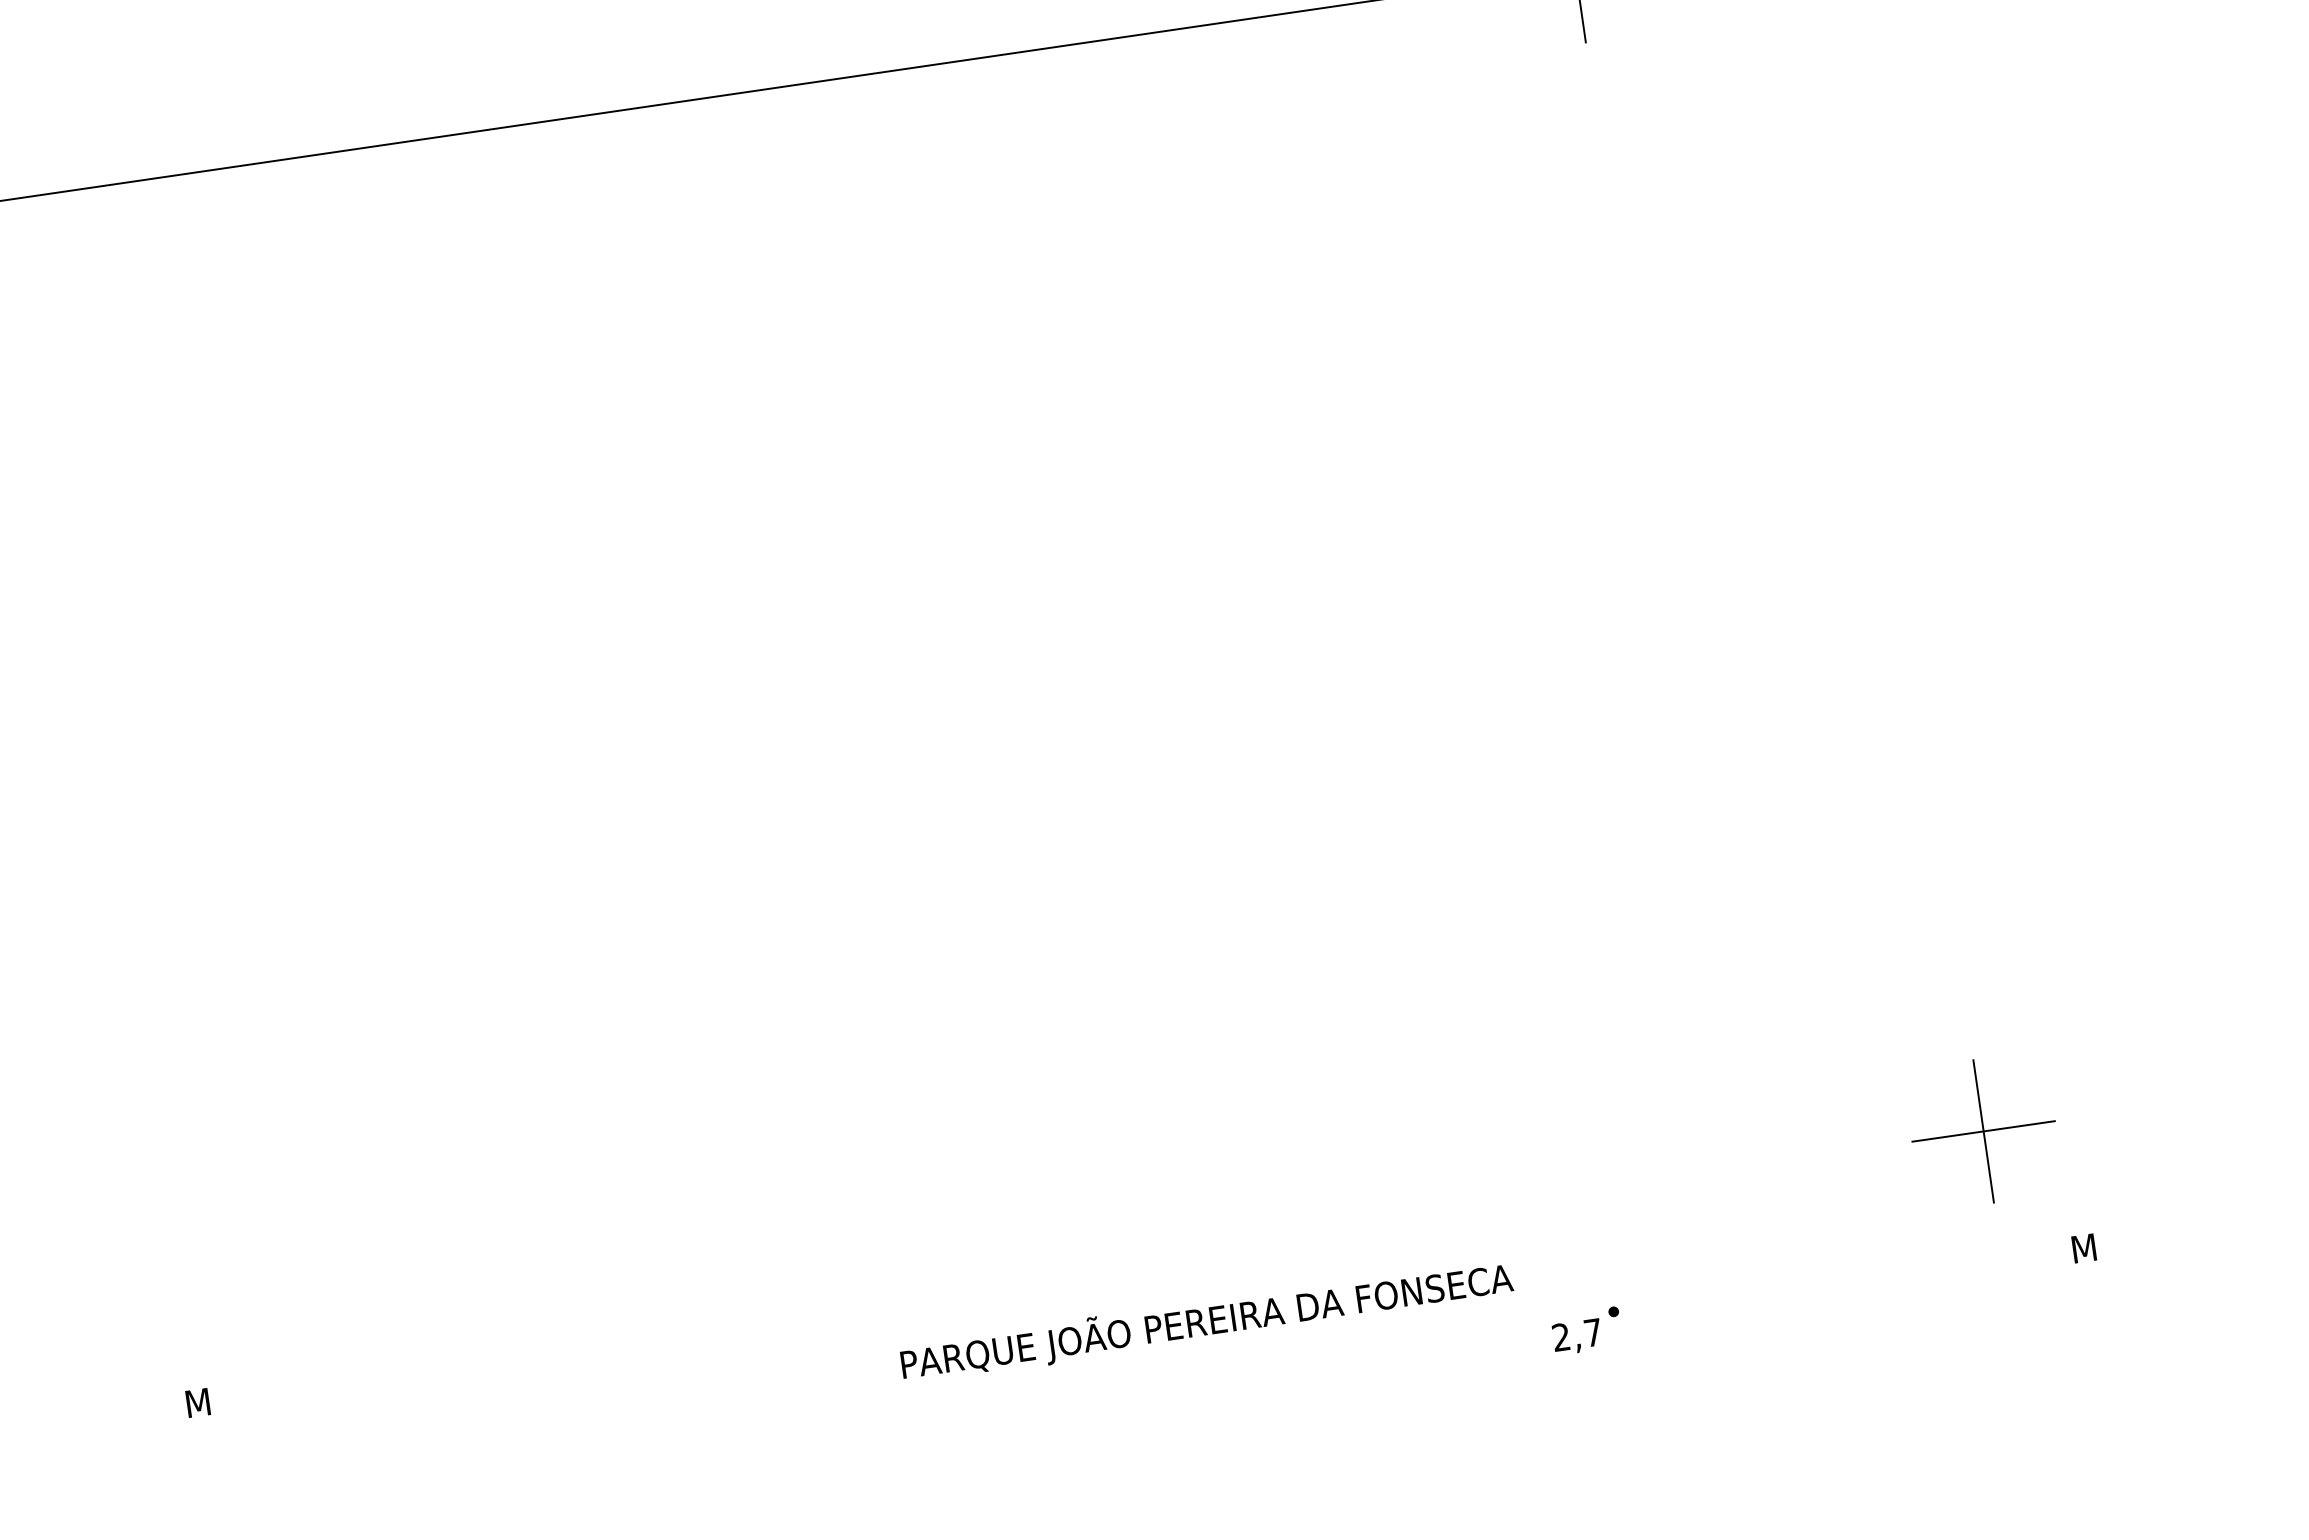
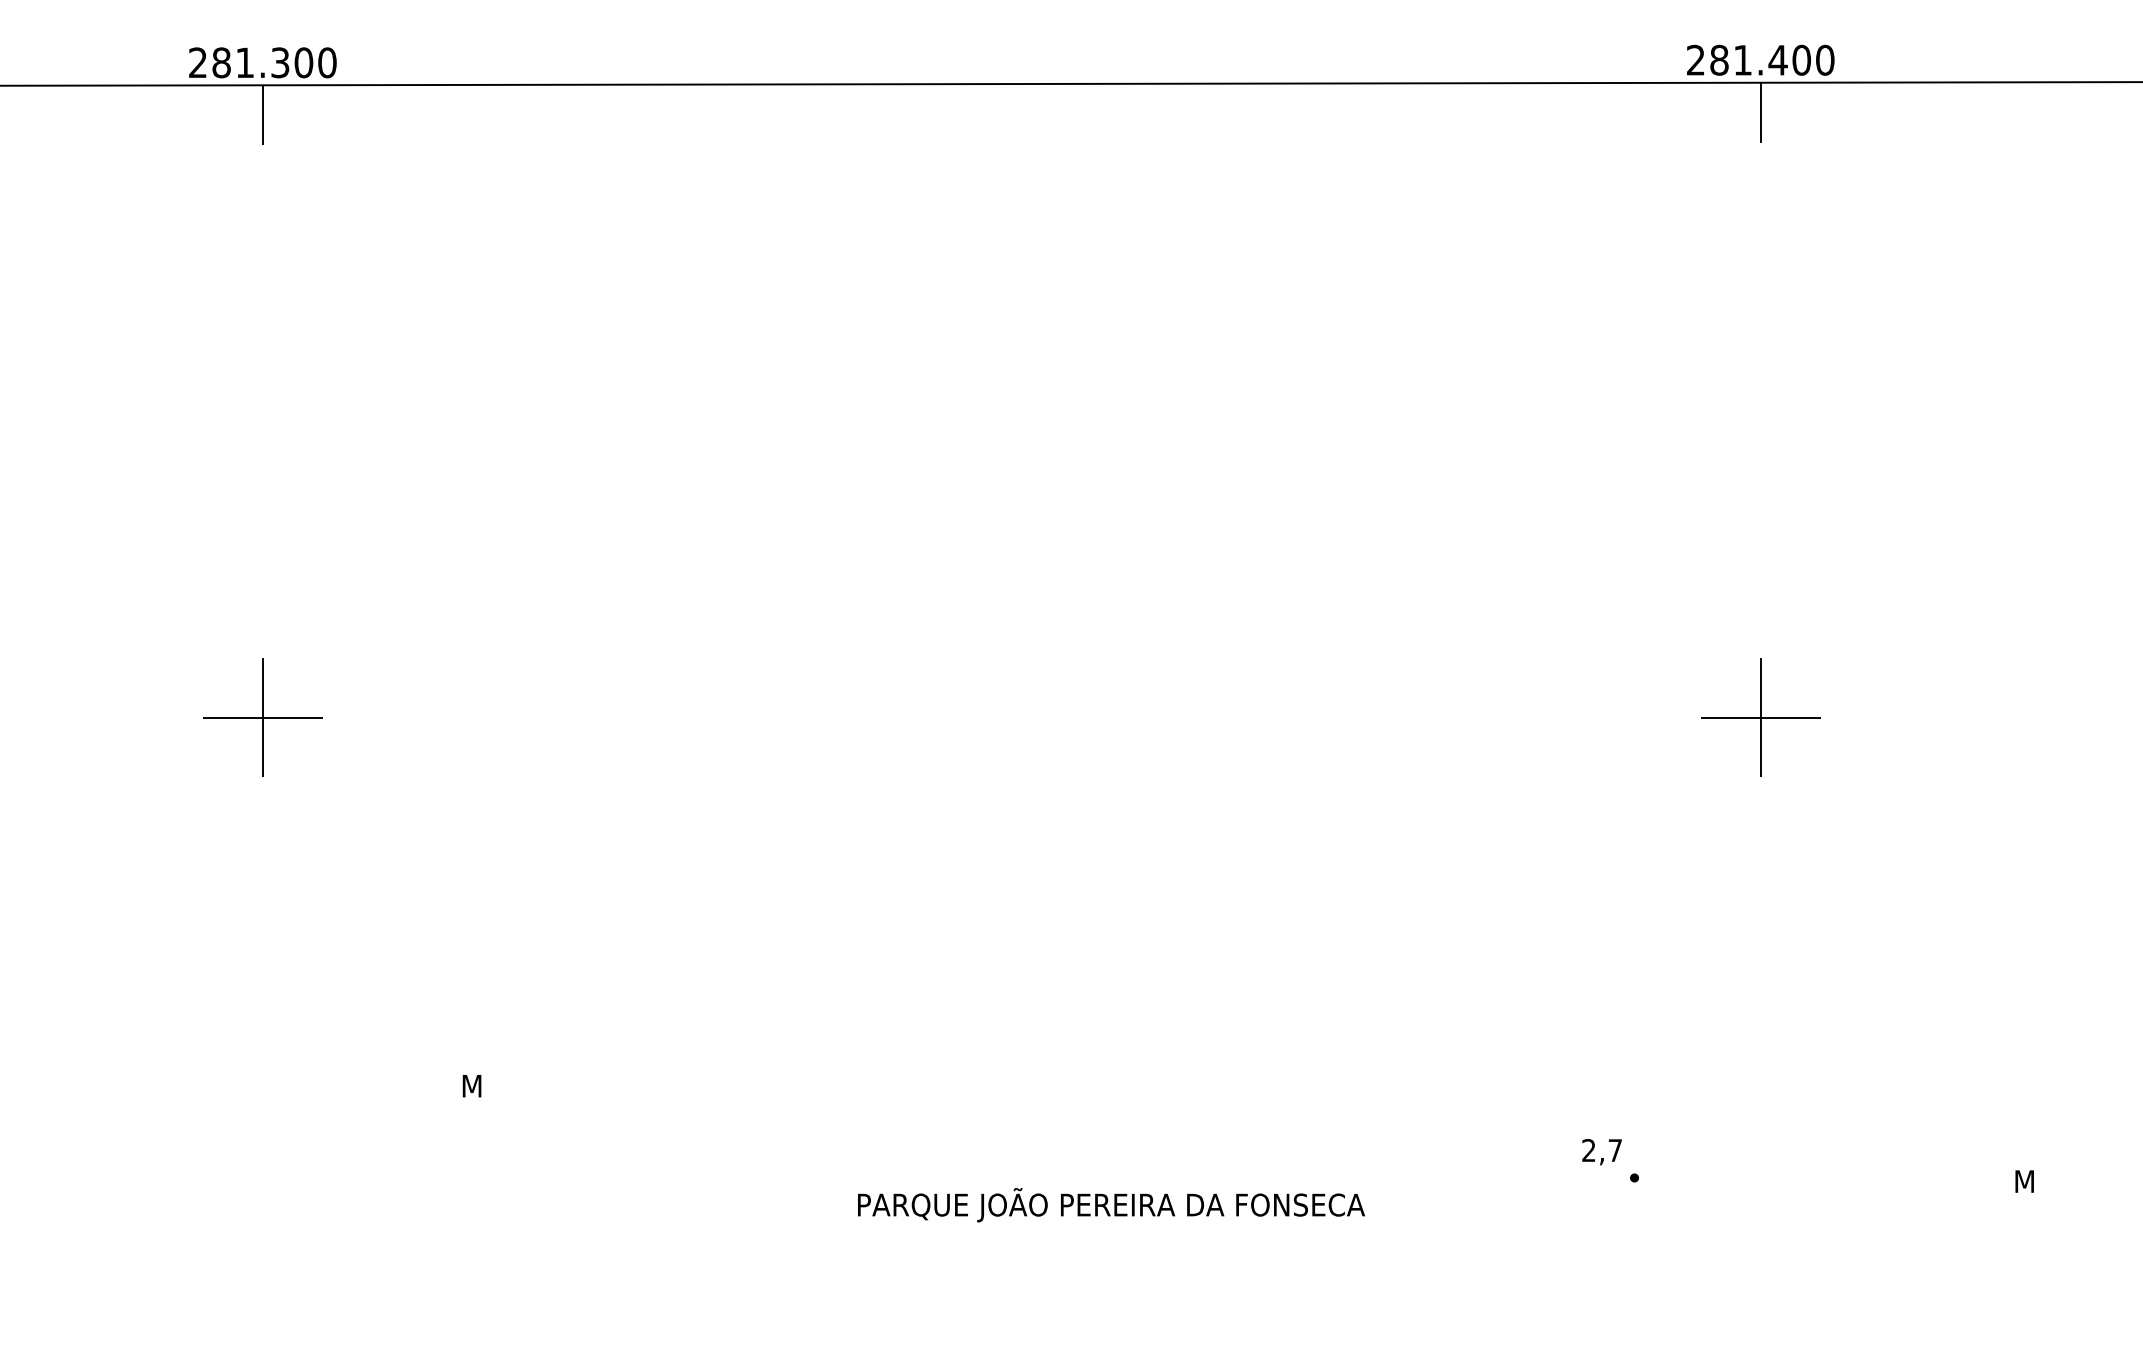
part: (1983, 1131) -> (1760, 717), moved
text: (1207, 1321) -> (1111, 1205), moved
text: (1576, 1337) -> (1601, 1152), moved

